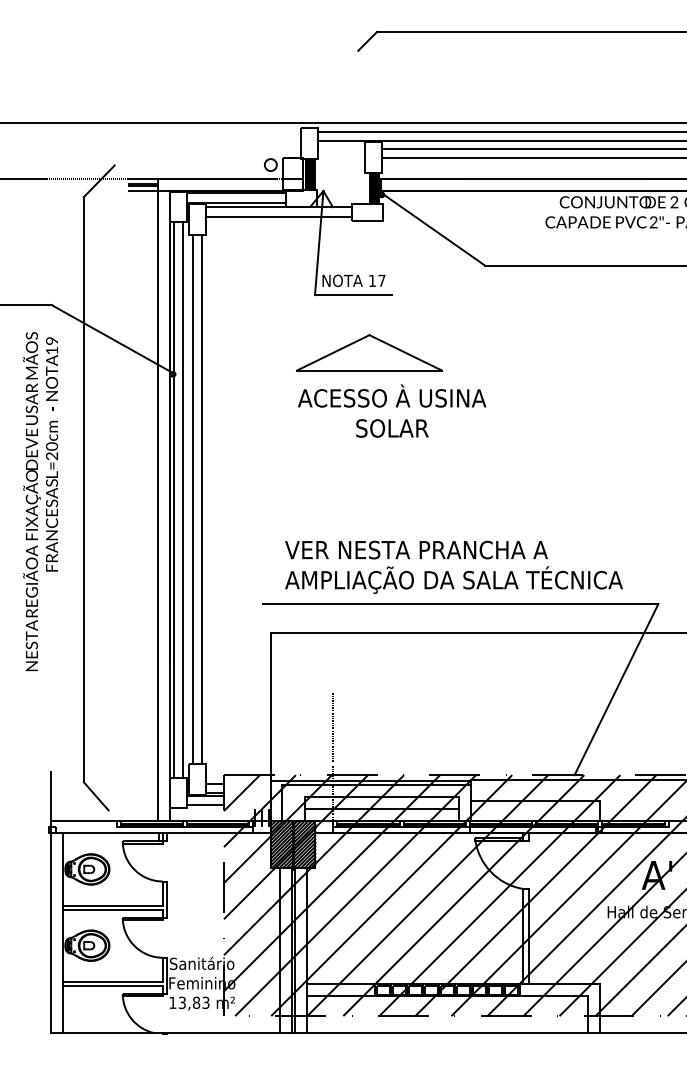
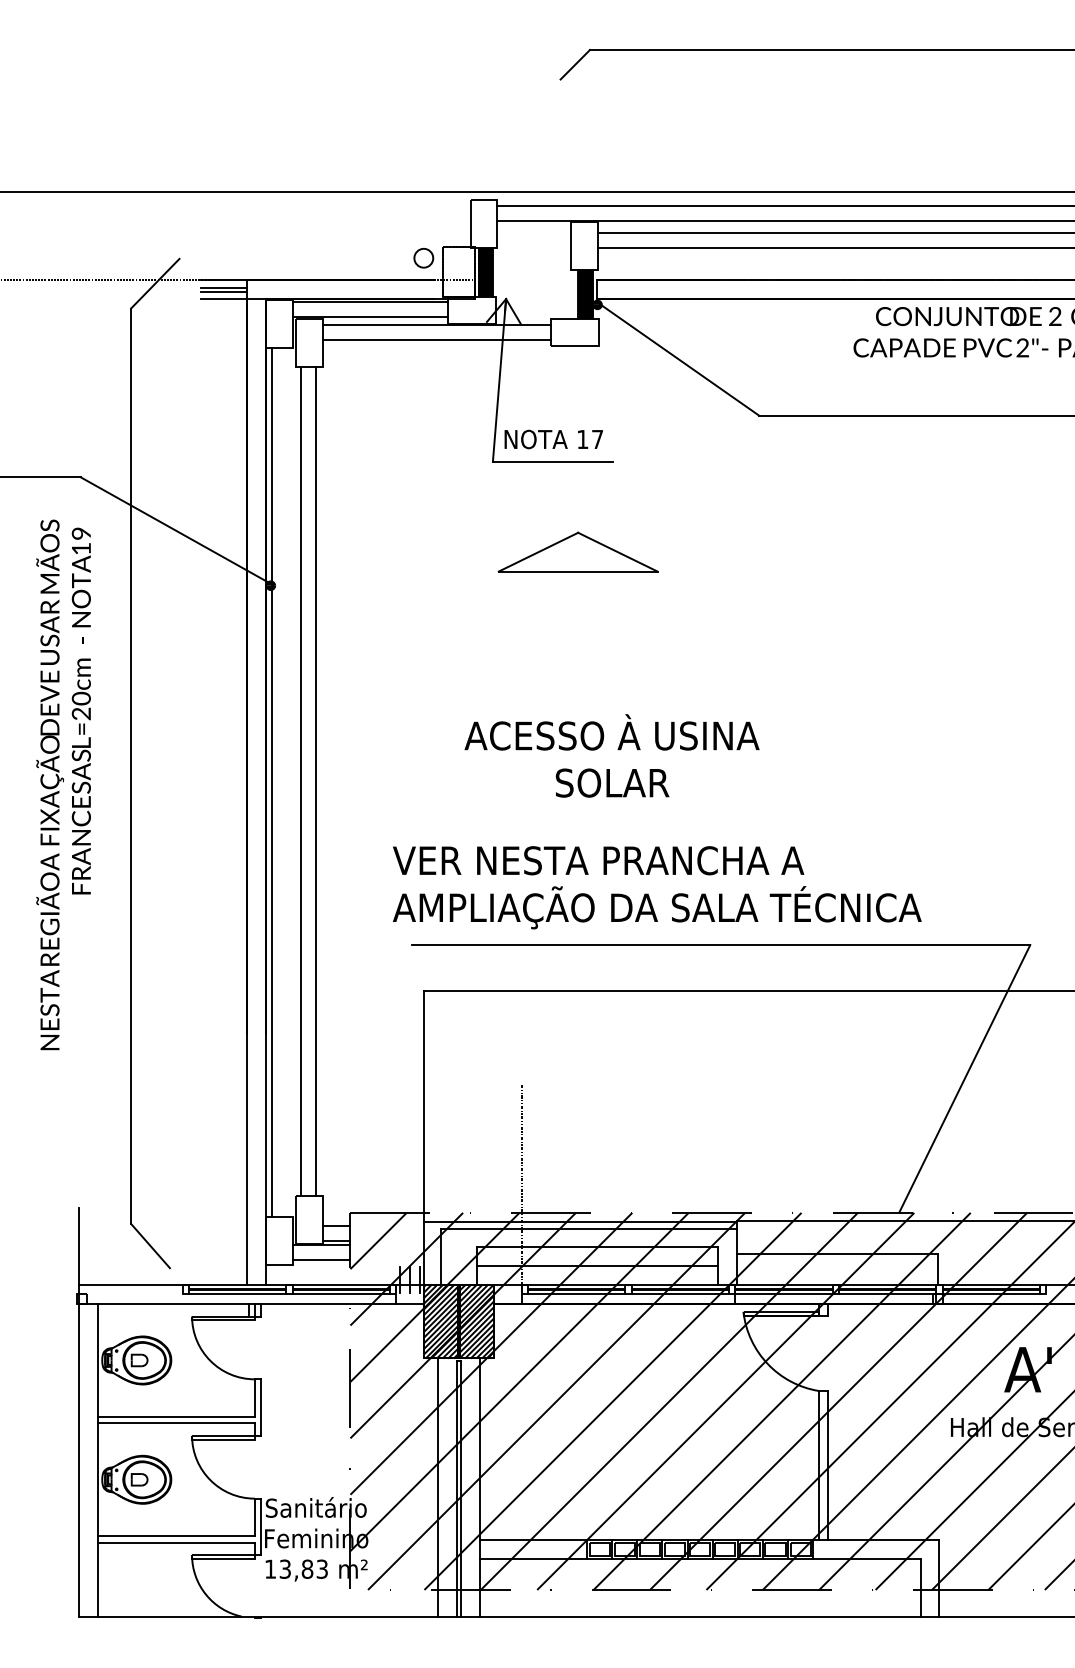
part: (369, 352) -> (578, 551), size x0.7
text: (392, 410) -> (612, 754), moved
line: (183, 499) -> (287, 781), removed
text: (453, 566) -> (656, 886), moved

